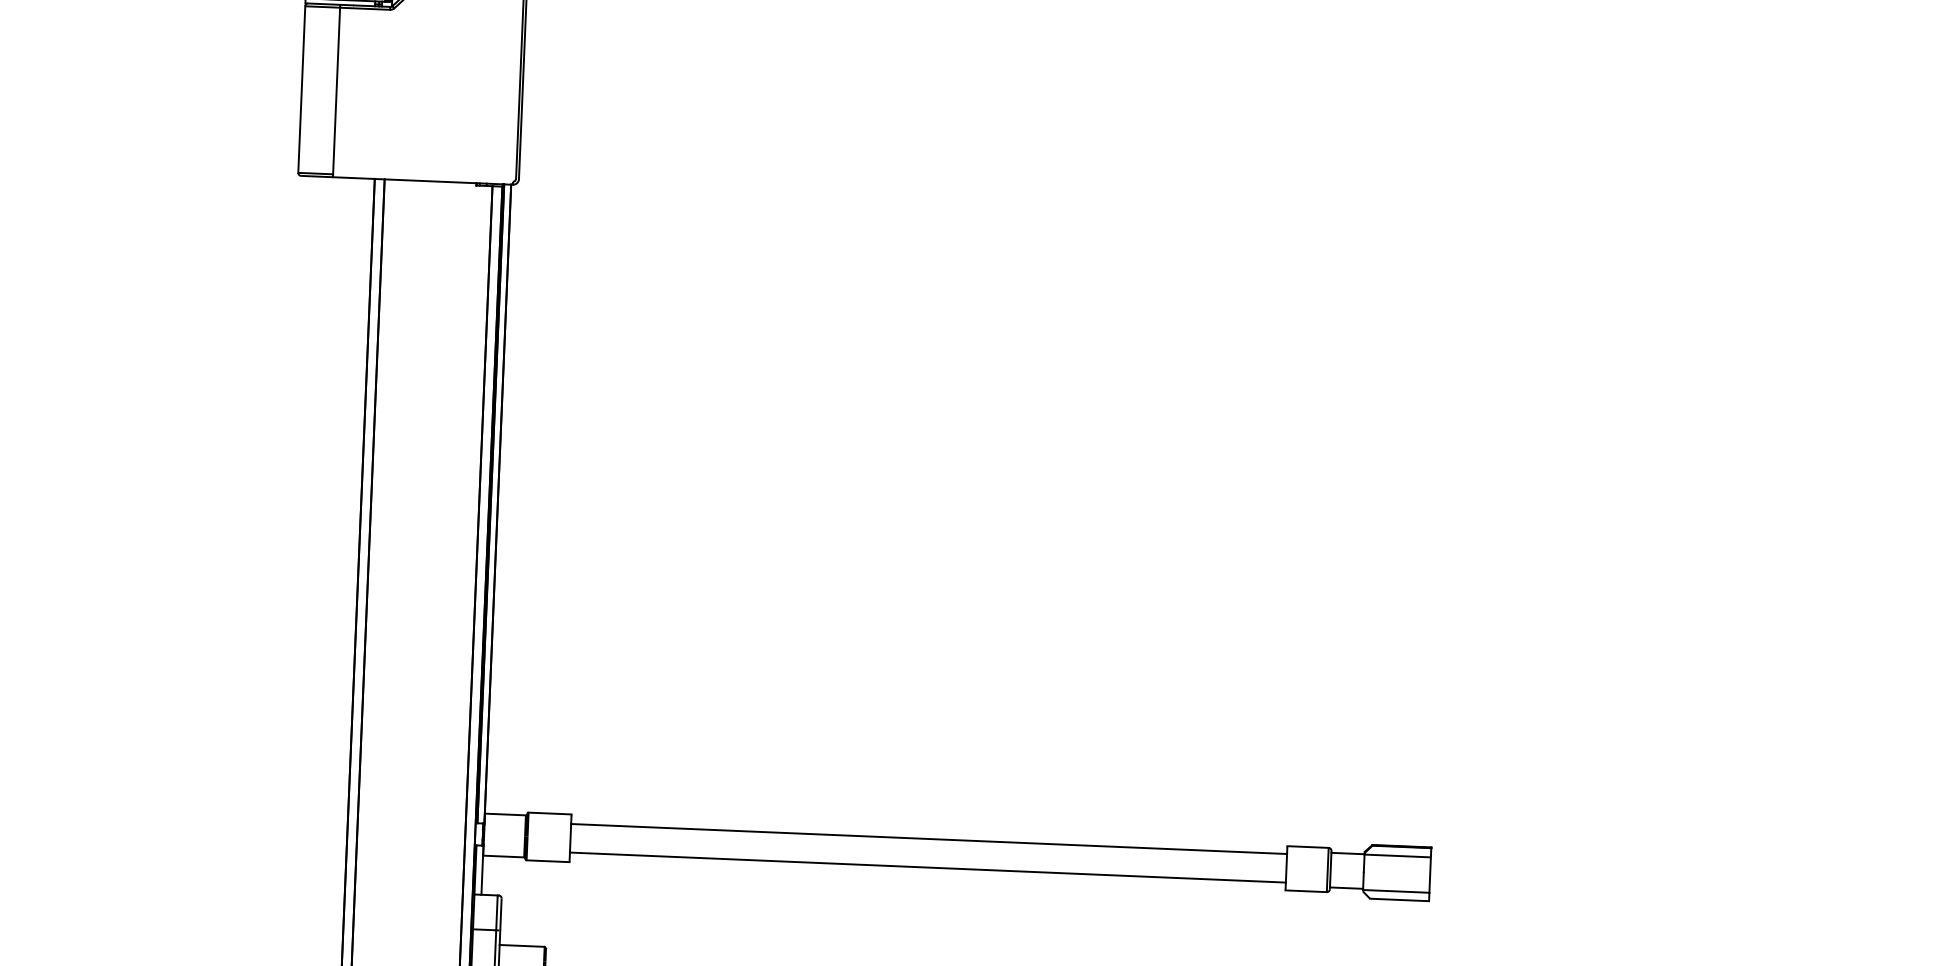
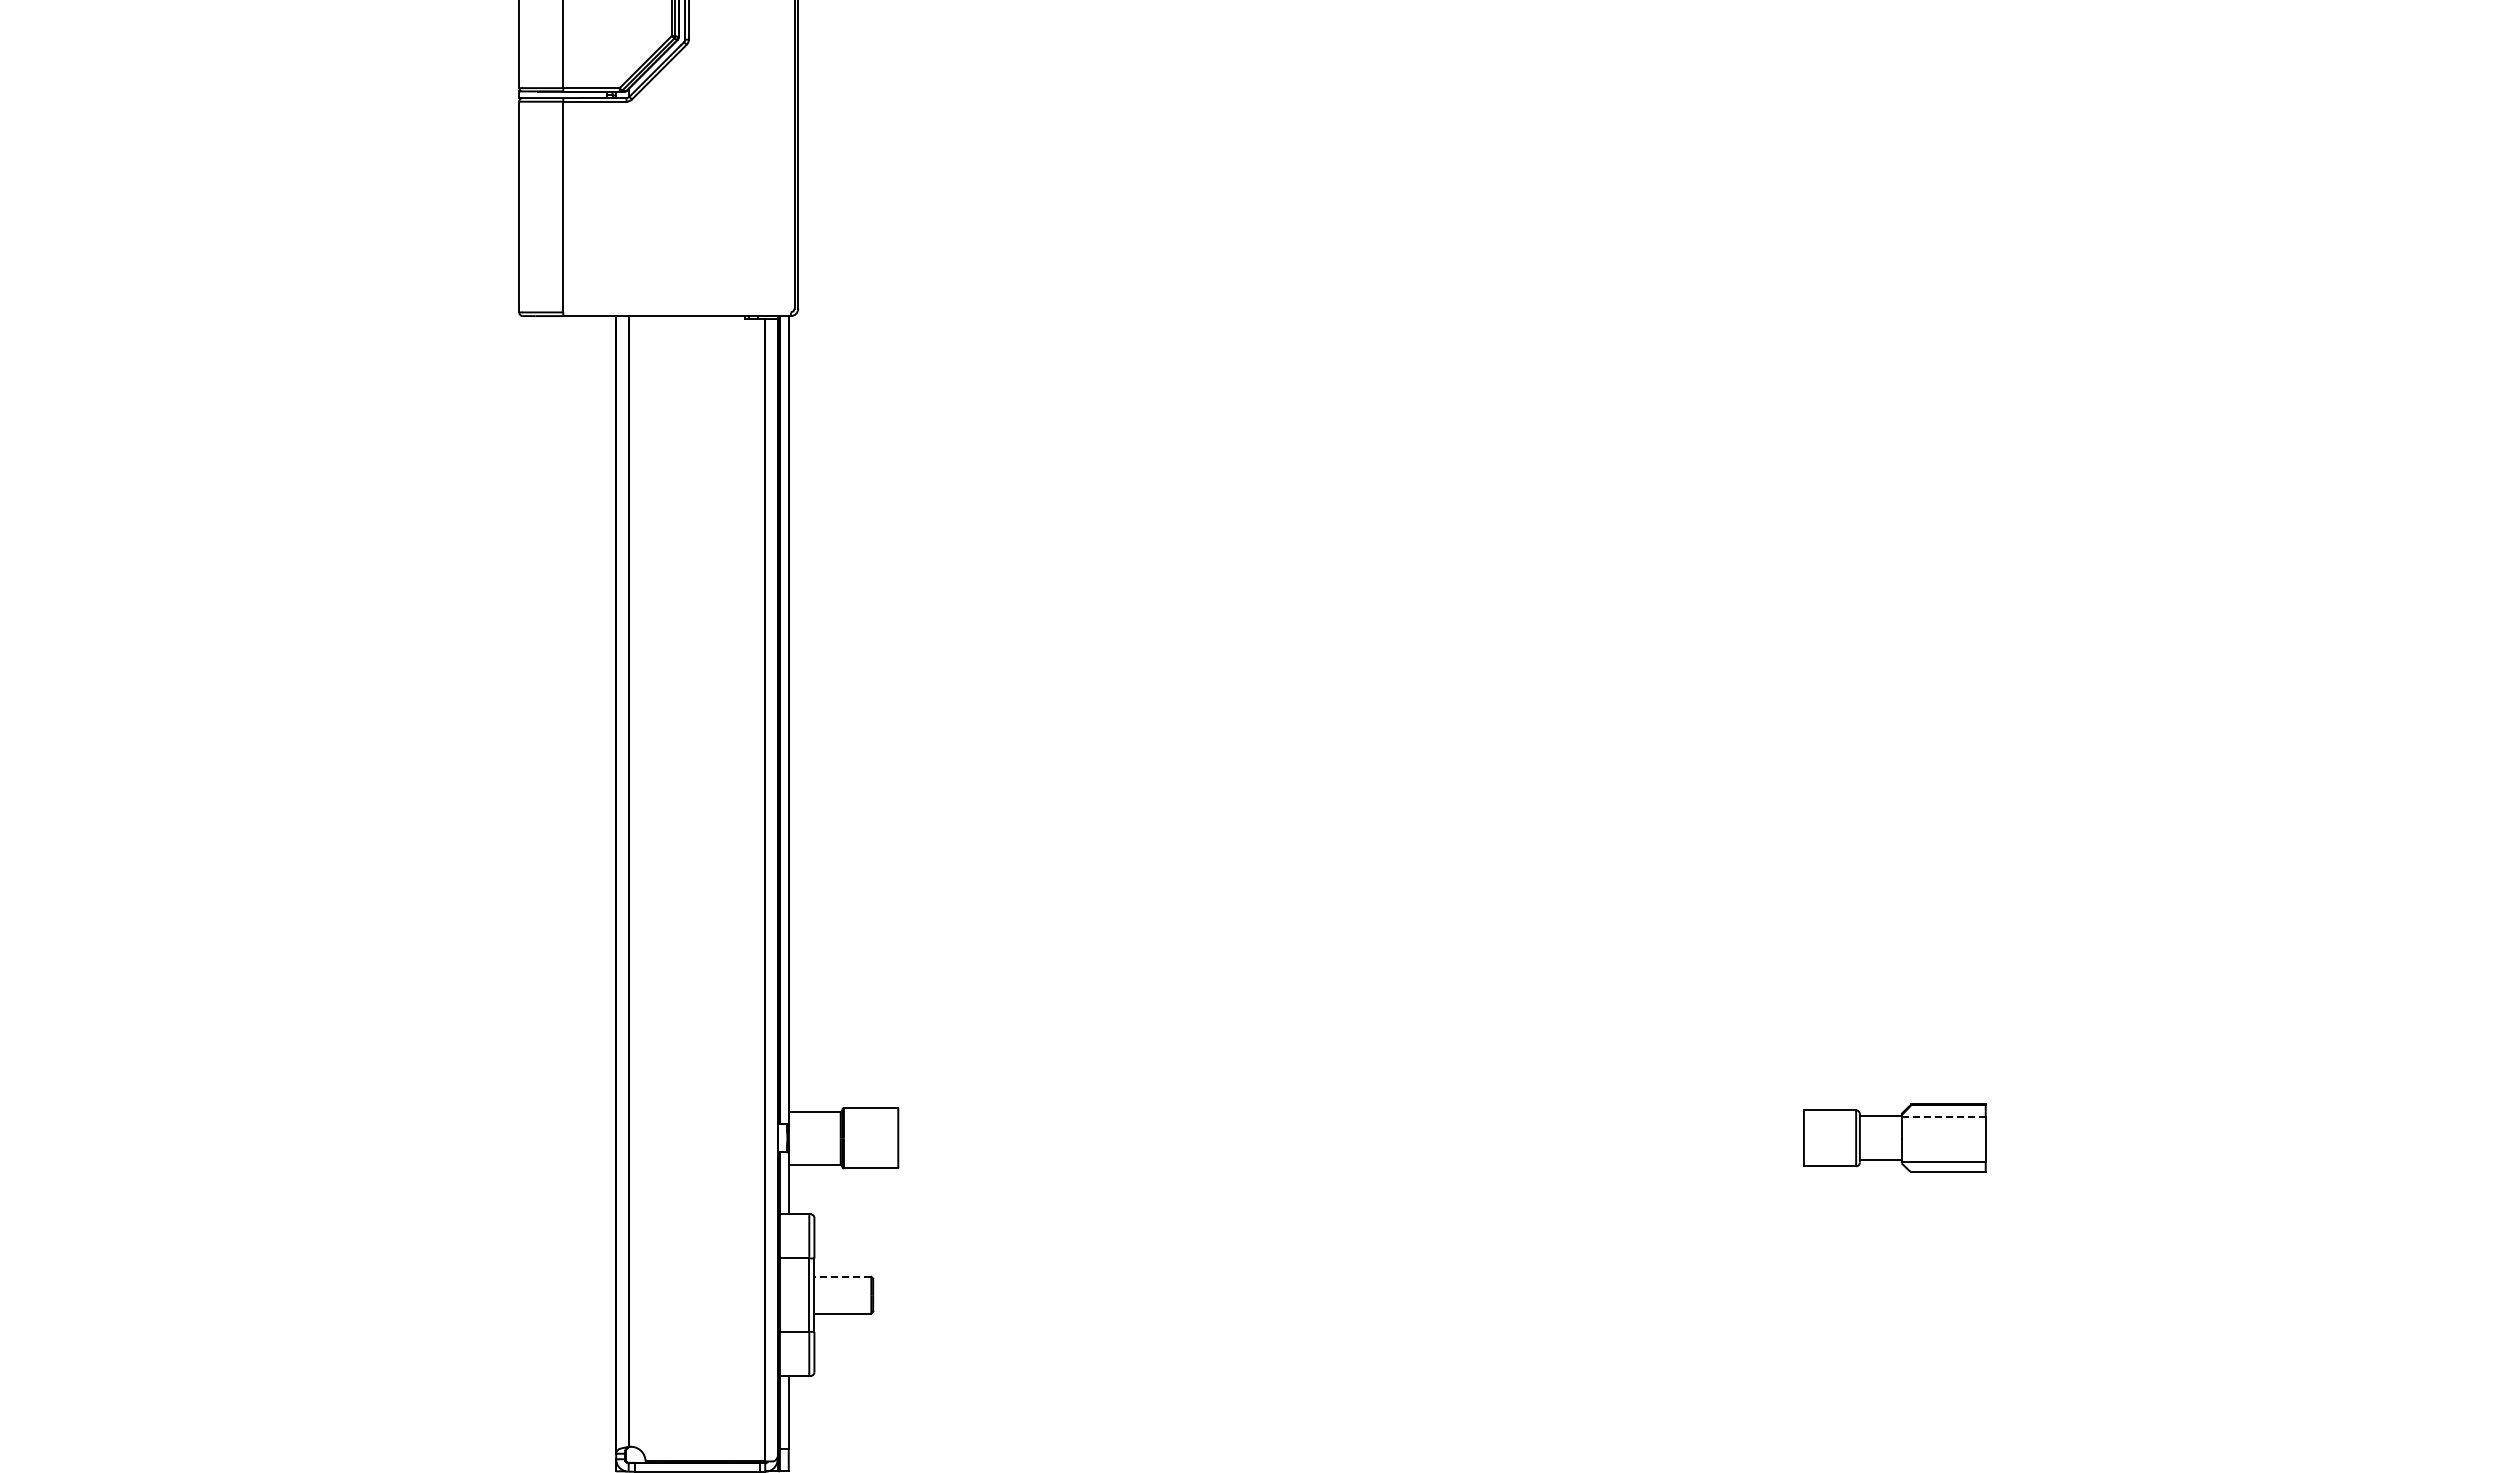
line: (928, 839) -> (1350, 1120), removed
line: (1397, 855) -> (1943, 1116), solid -> dashed
line: (927, 867) -> (1350, 1156), removed
line: (521, 945) -> (842, 1276), solid -> dashed

